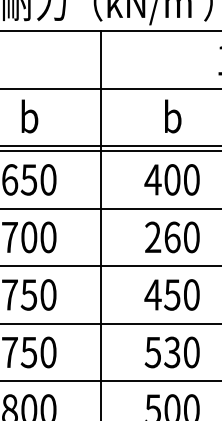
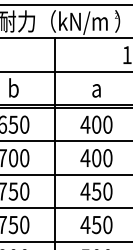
text: (172, 115) -> (96, 87), b -> a
text: (161, 237) -> (90, 158), 260 -> 400
text: (161, 351) -> (90, 224), 530 -> 450

